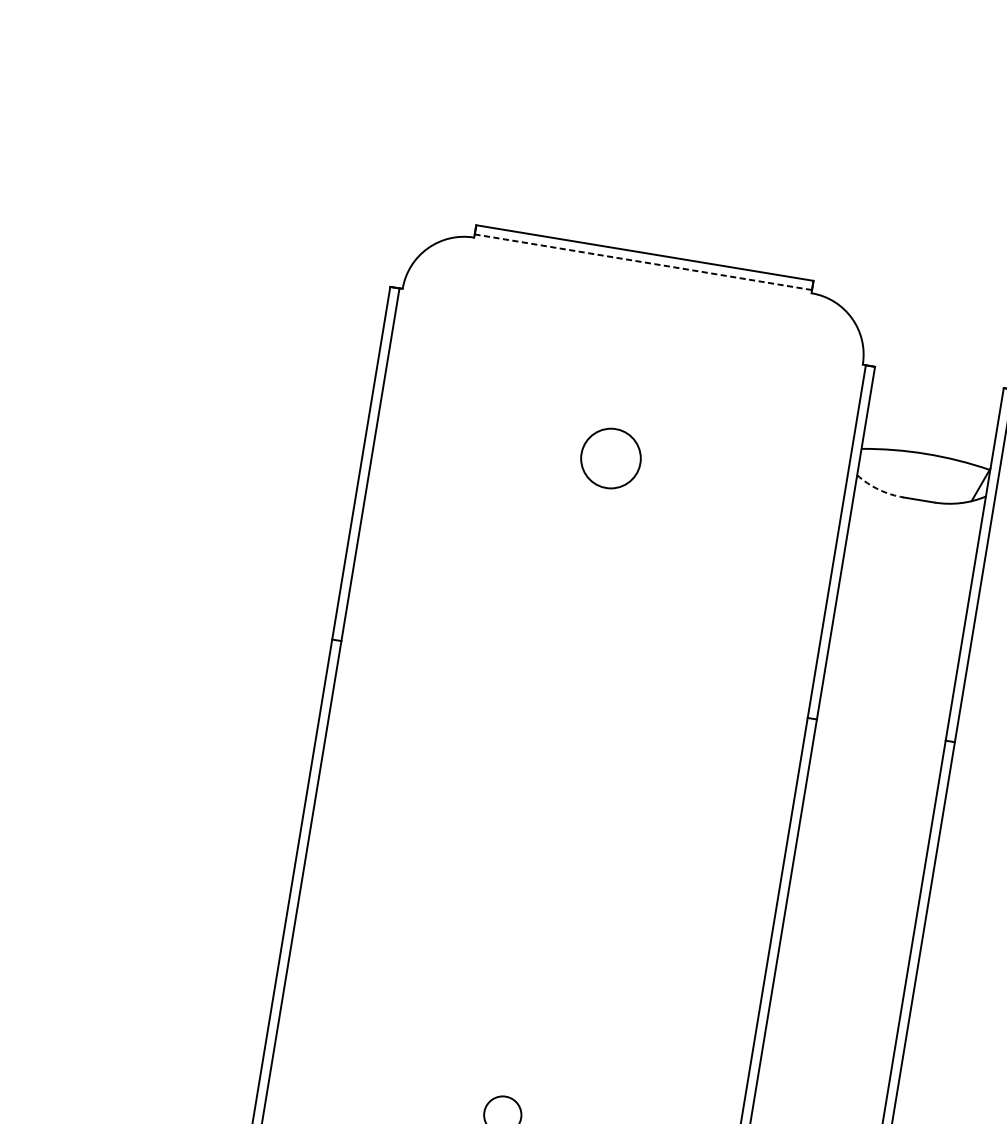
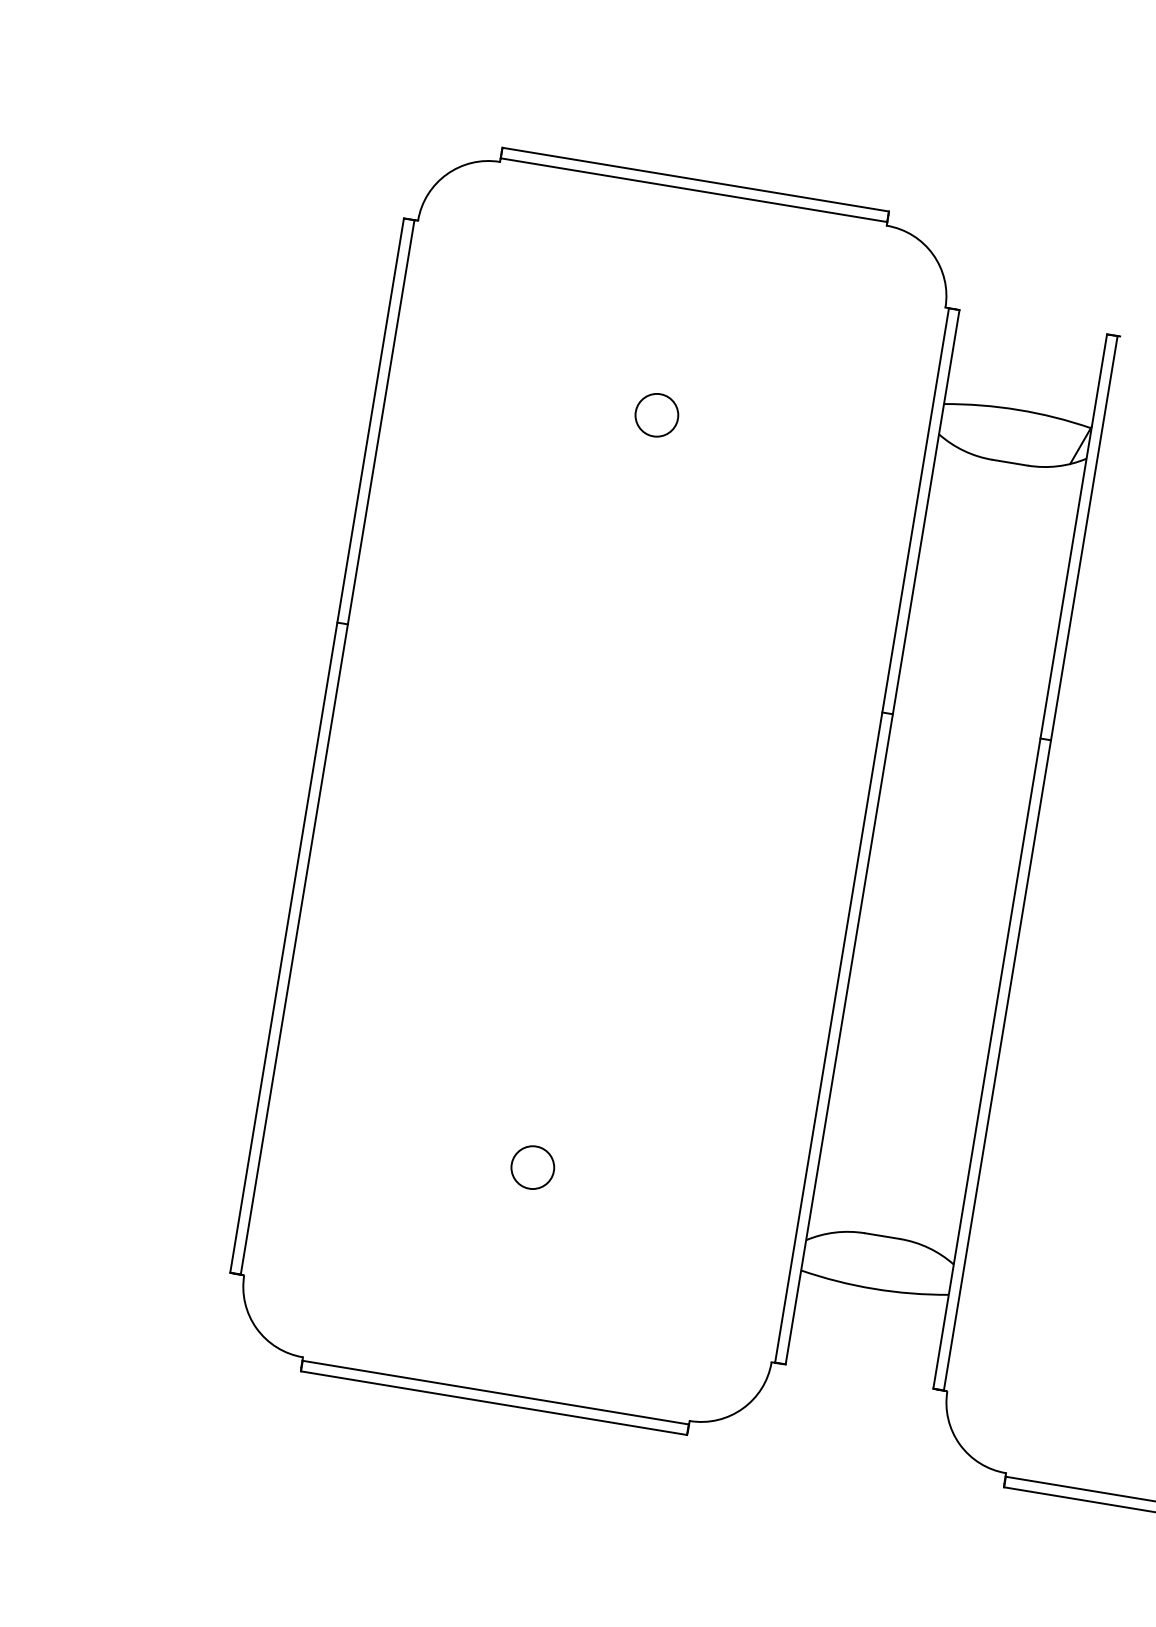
line: (643, 262) -> (694, 190), dashed -> solid
circle: (610, 458) -> (656, 415), size x0.62
arc: (879, 489) -> (964, 450), dashed -> solid

